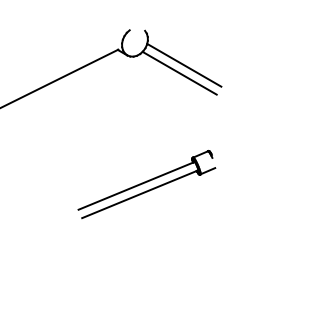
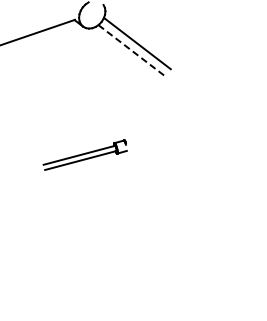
line: (179, 73) -> (131, 50), solid -> dashed
part: (146, 184) -> (85, 155), size x0.6

